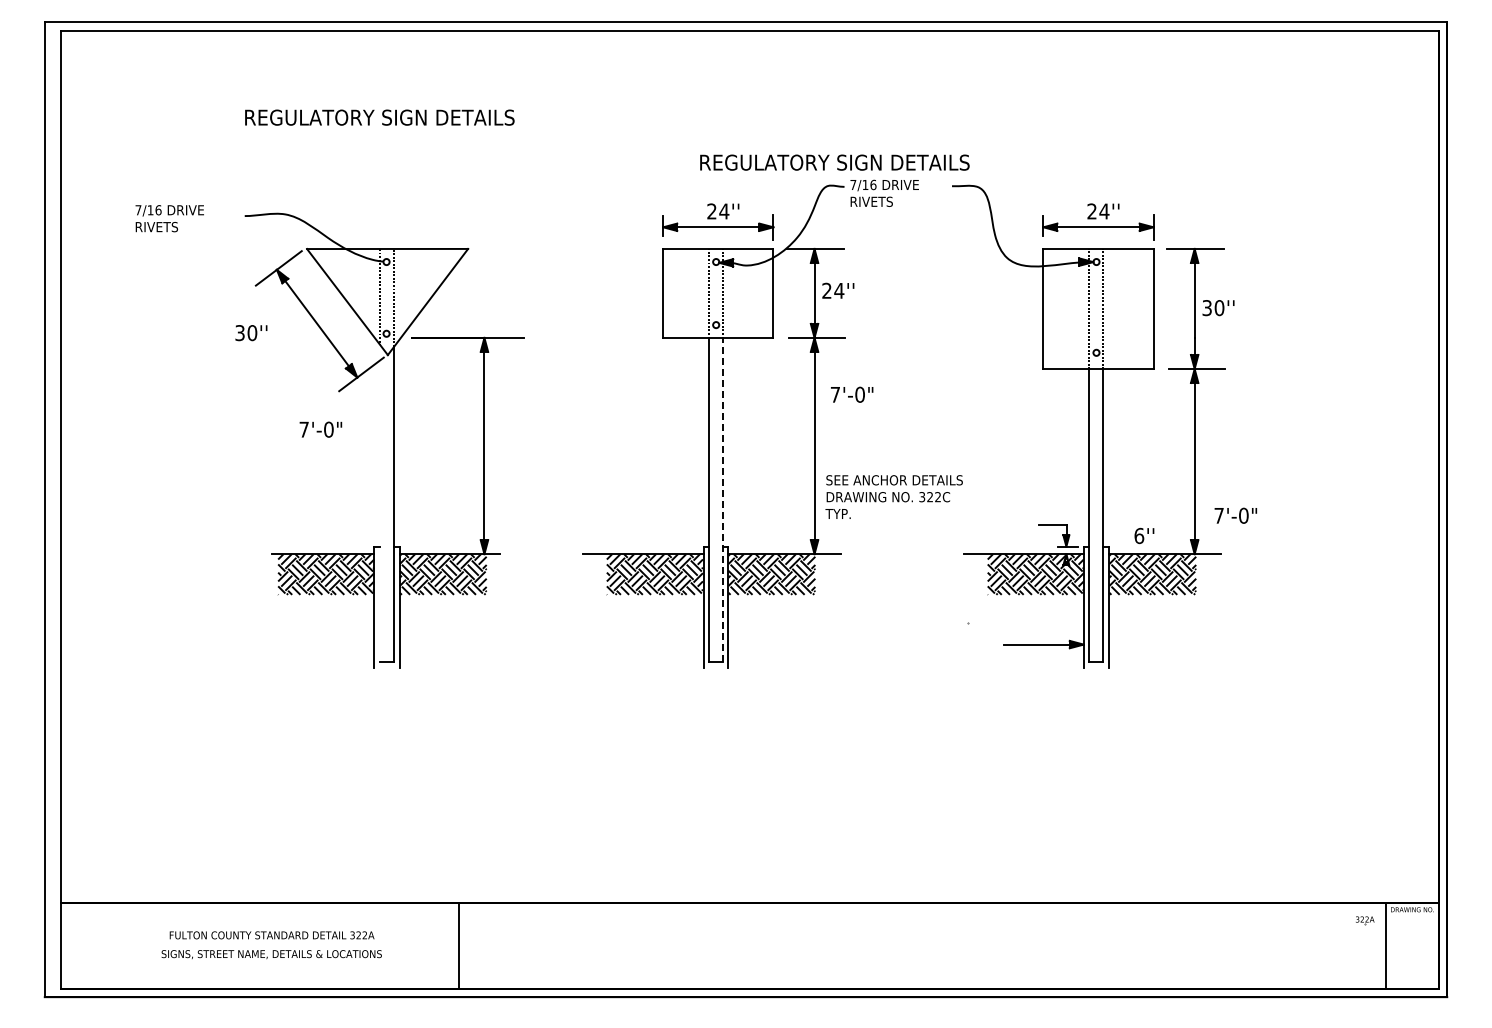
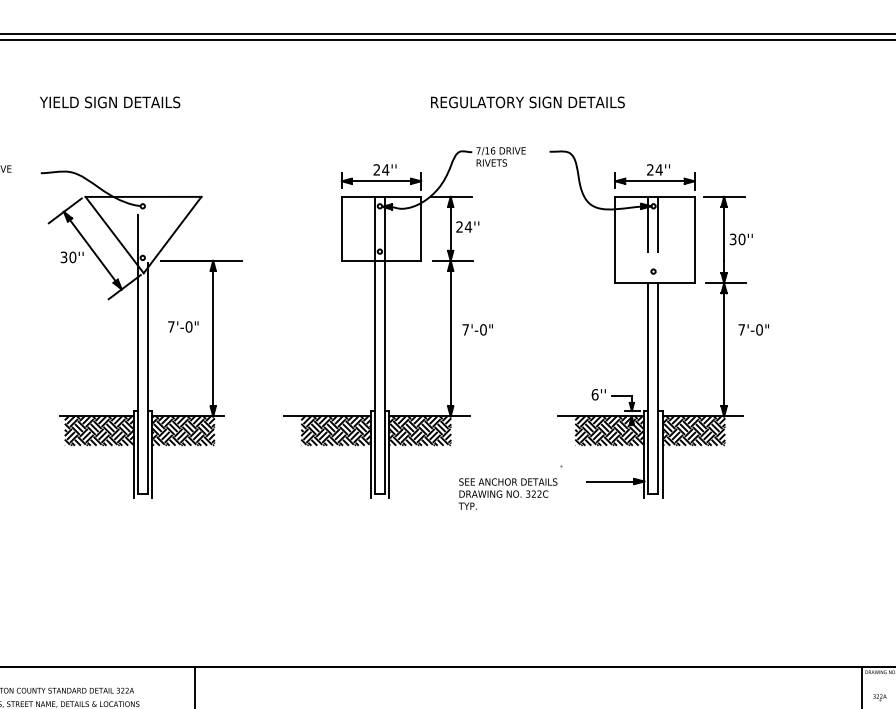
text: (378, 117) -> (137, 102), REGULATORY SIGN DETAILS -> YIELD SIGN DETAILS
text: (834, 162) -> (527, 102), moved
text: (251, 333) -> (72, 257), moved
text: (852, 394) -> (477, 329), moved
text: (320, 429) -> (183, 326), moved
text: (893, 496) -> (507, 493), moved
line: (723, 499) -> (385, 377), dashed -> solid
line: (379, 502) -> (137, 379), added
text: (1235, 515) -> (753, 329), moved
text: (1144, 535) -> (598, 394), moved
part: (1365, 920) -> (880, 697), moved

